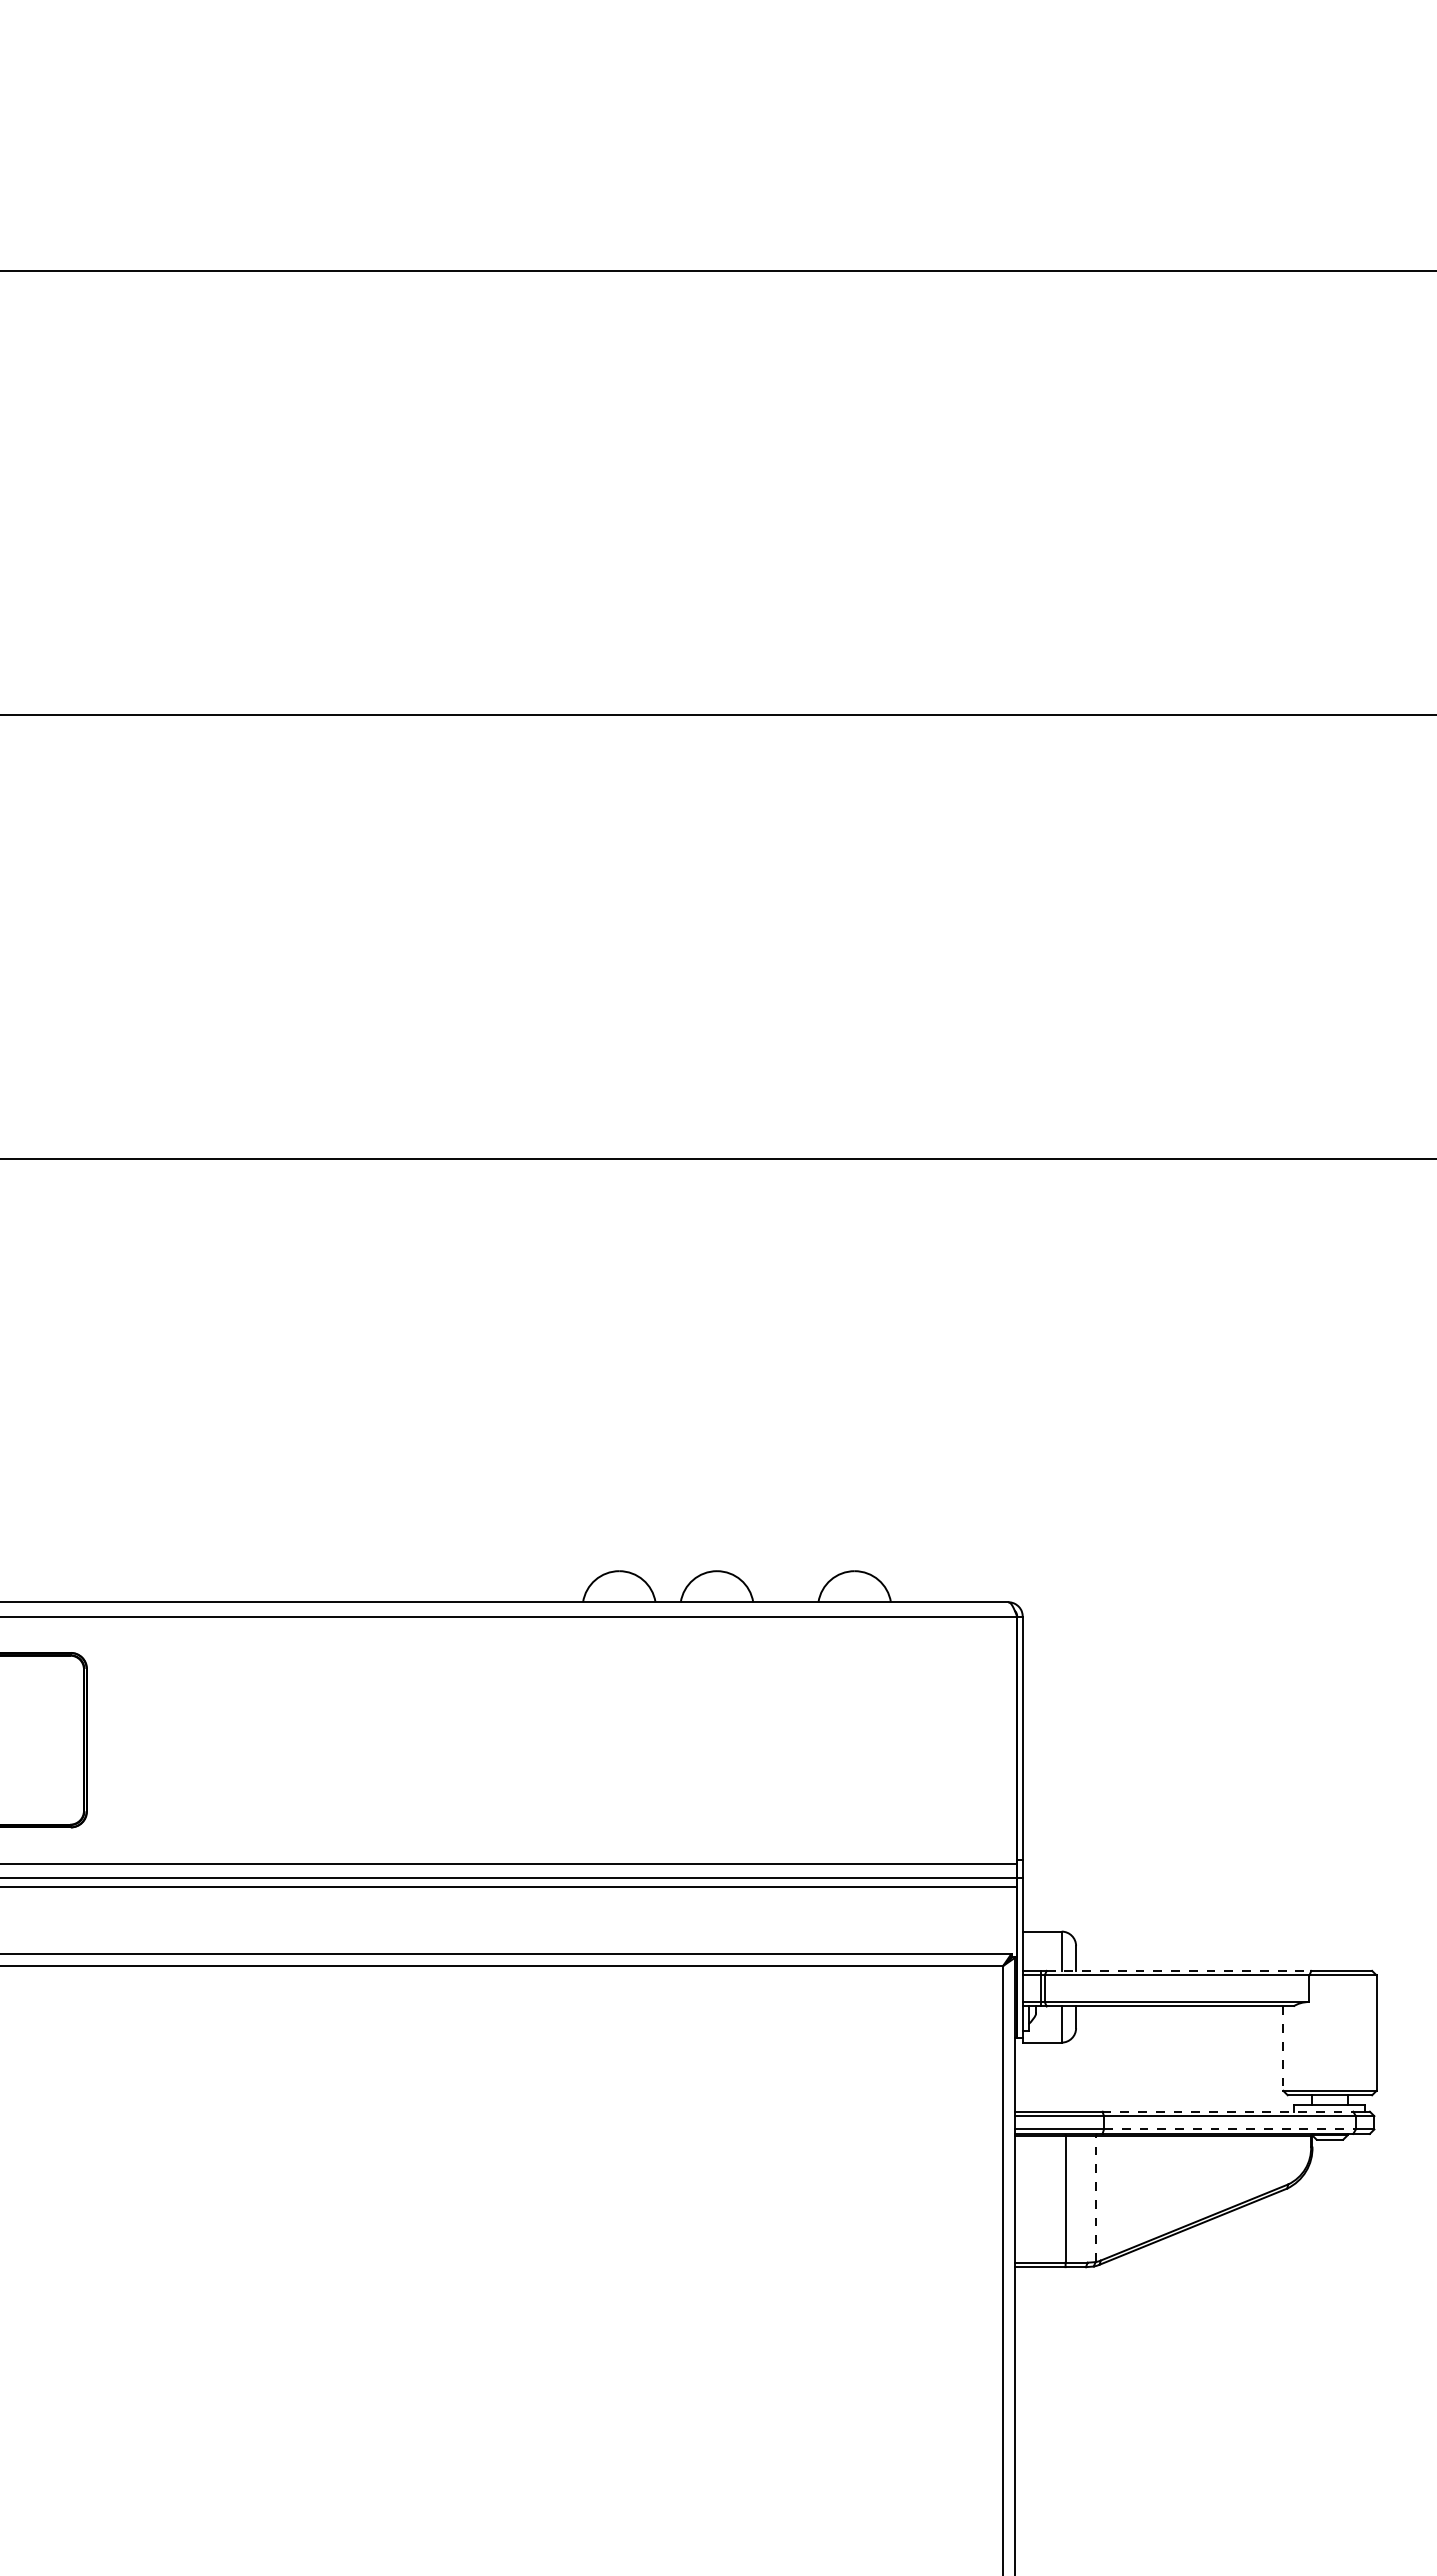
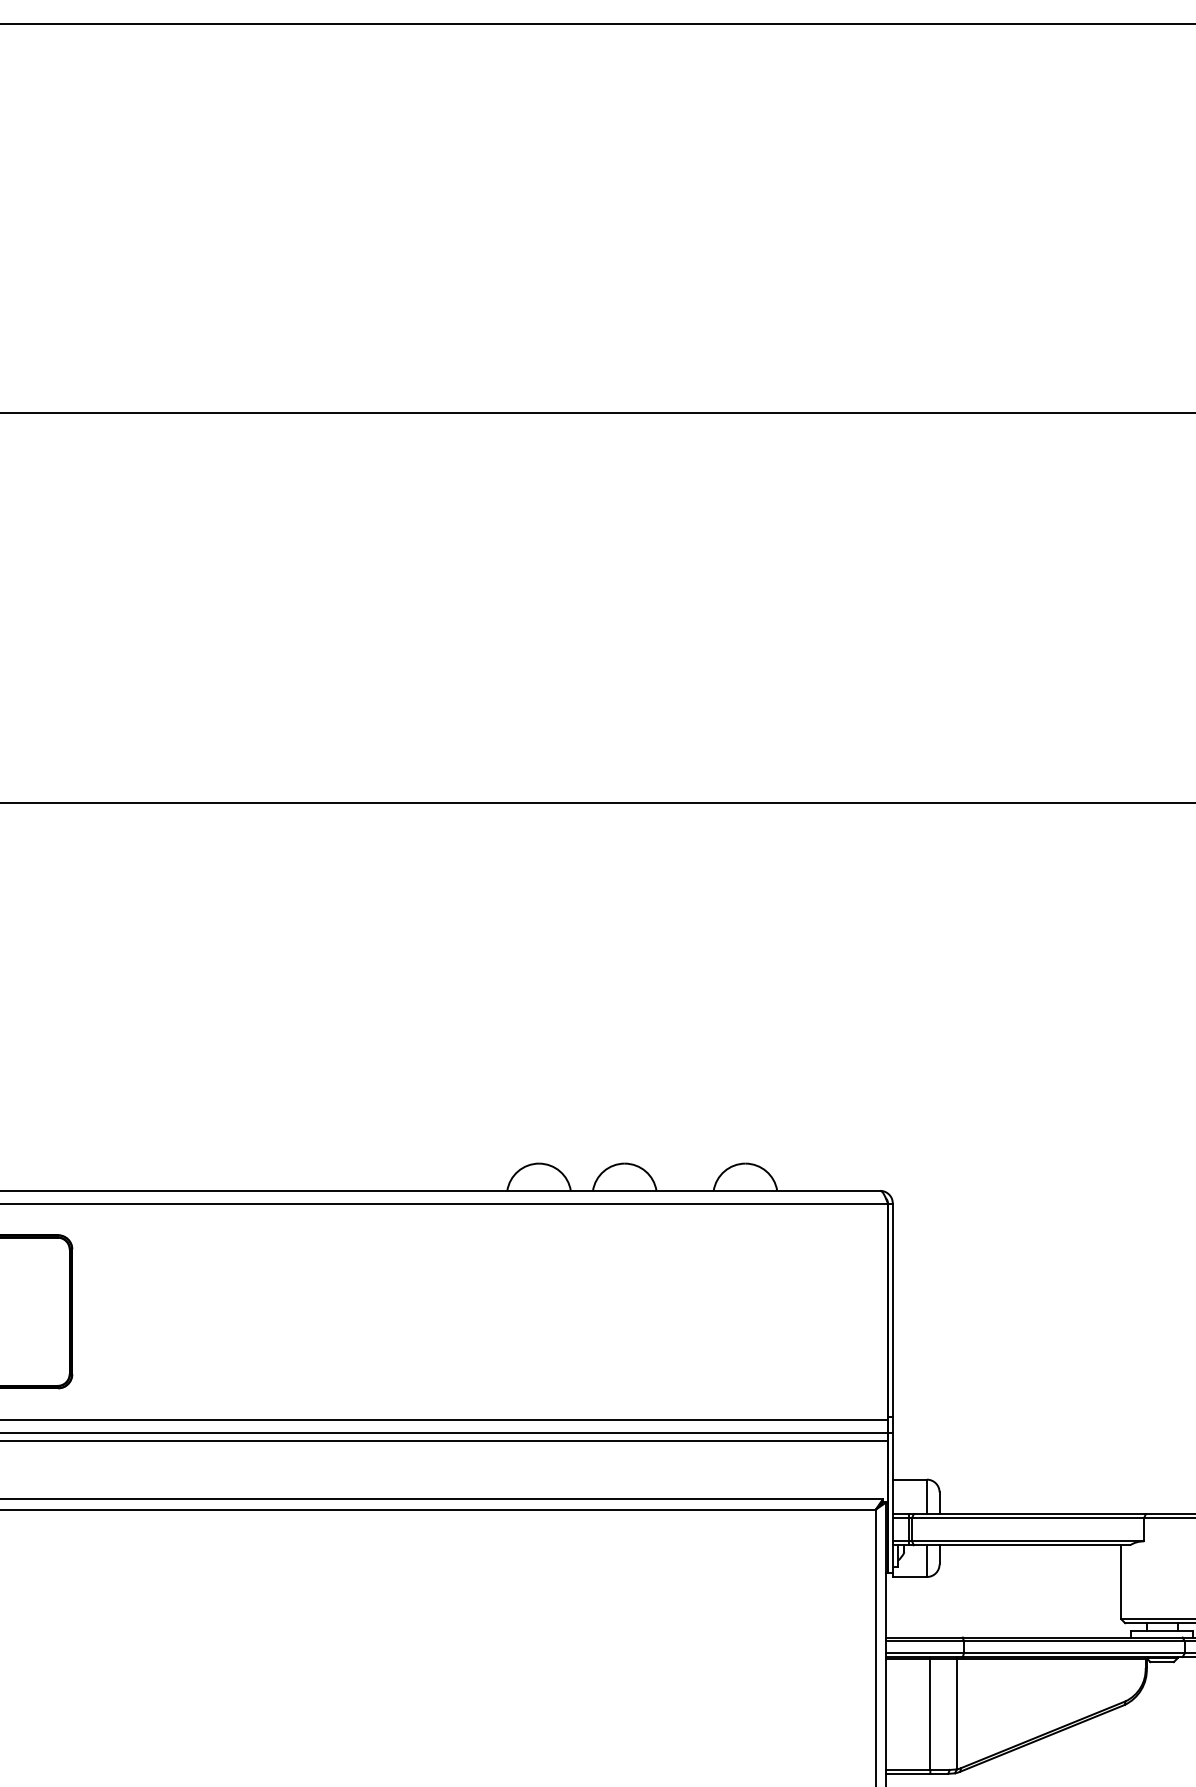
line: (1179, 1970) -> (1030, 1513), dashed -> solid
line: (1283, 2049) -> (1121, 1583), dashed -> solid
line: (1228, 2111) -> (1073, 1637), dashed -> solid
line: (1229, 2129) -> (1074, 1653), dashed -> solid
line: (1096, 2199) -> (957, 1714), dashed -> solid

